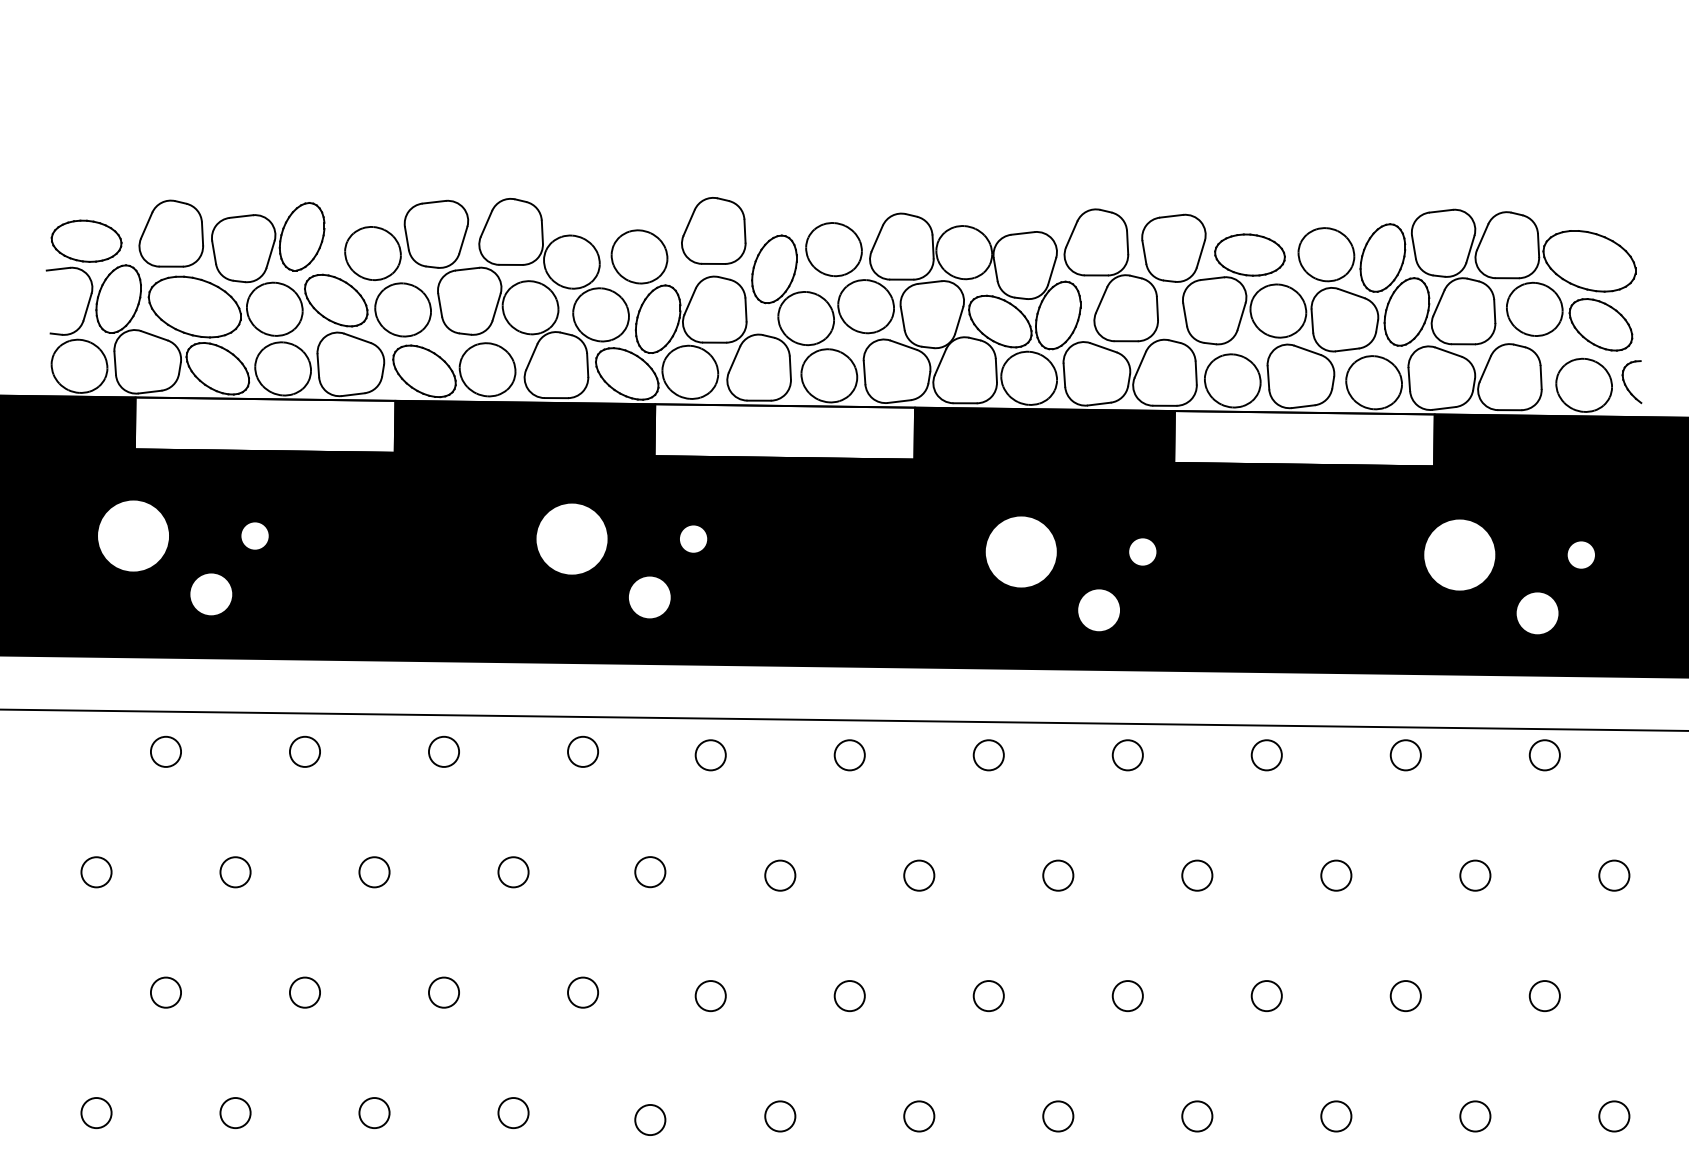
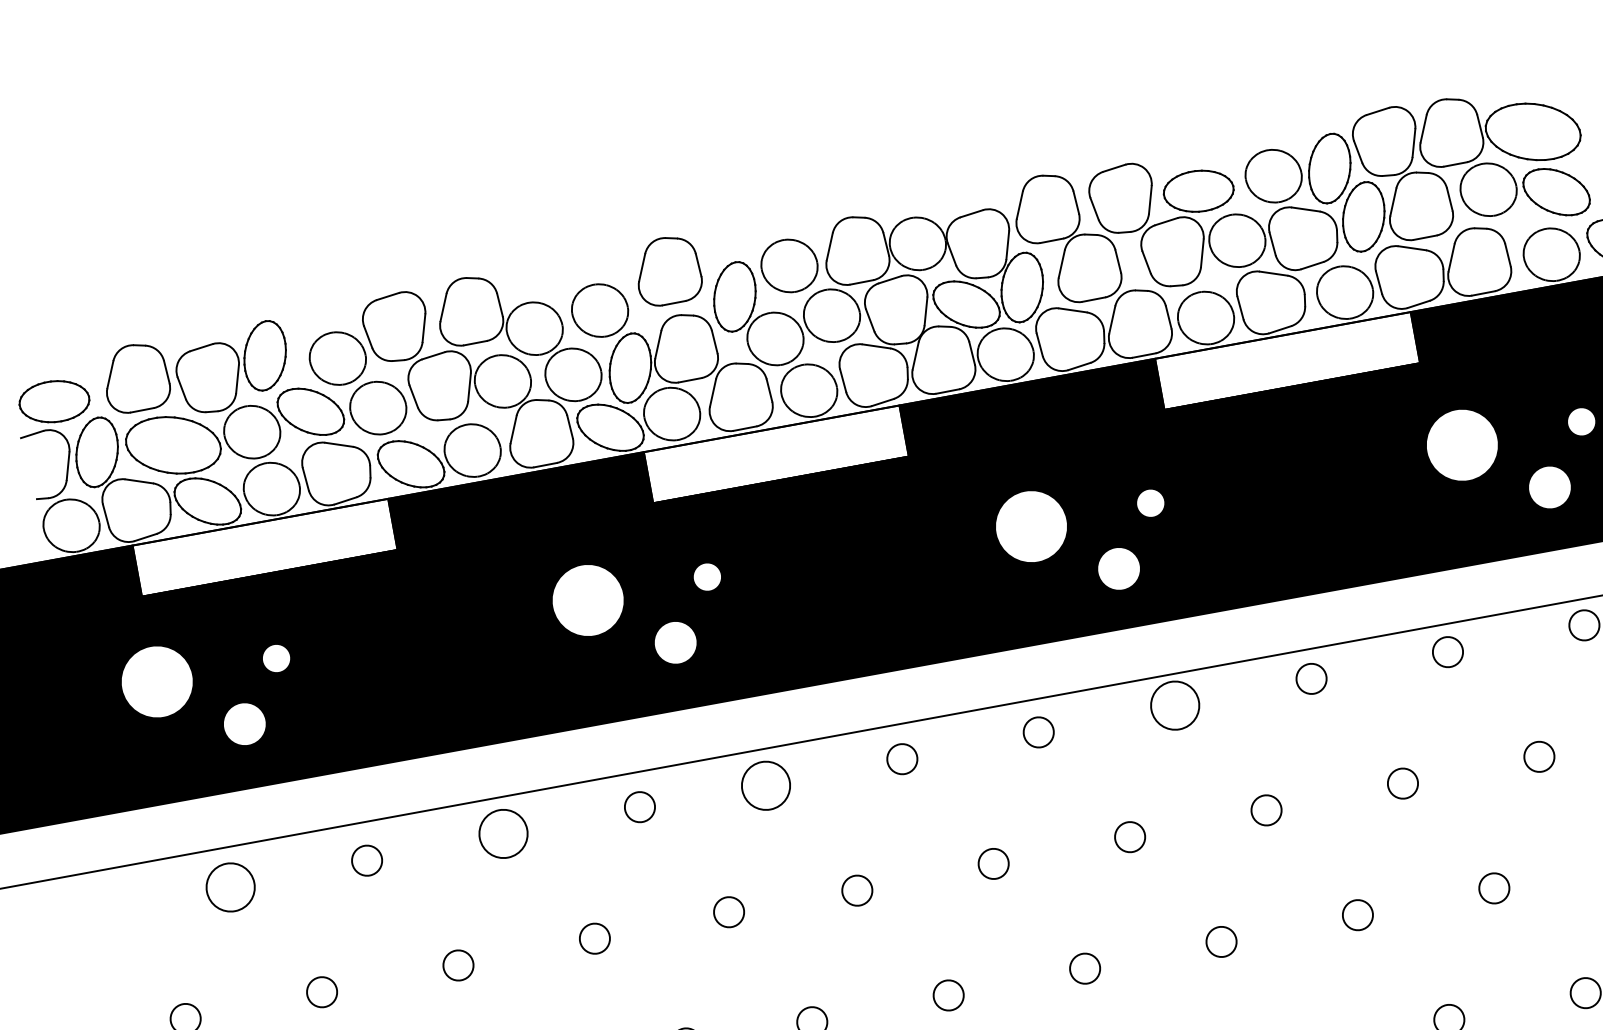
circle: (165, 751) -> (230, 887), size x1.6
circle: (443, 751) -> (502, 833), size x1.6
circle: (710, 755) -> (765, 786), size x1.6
circle: (1127, 755) -> (1174, 705), size x1.6

